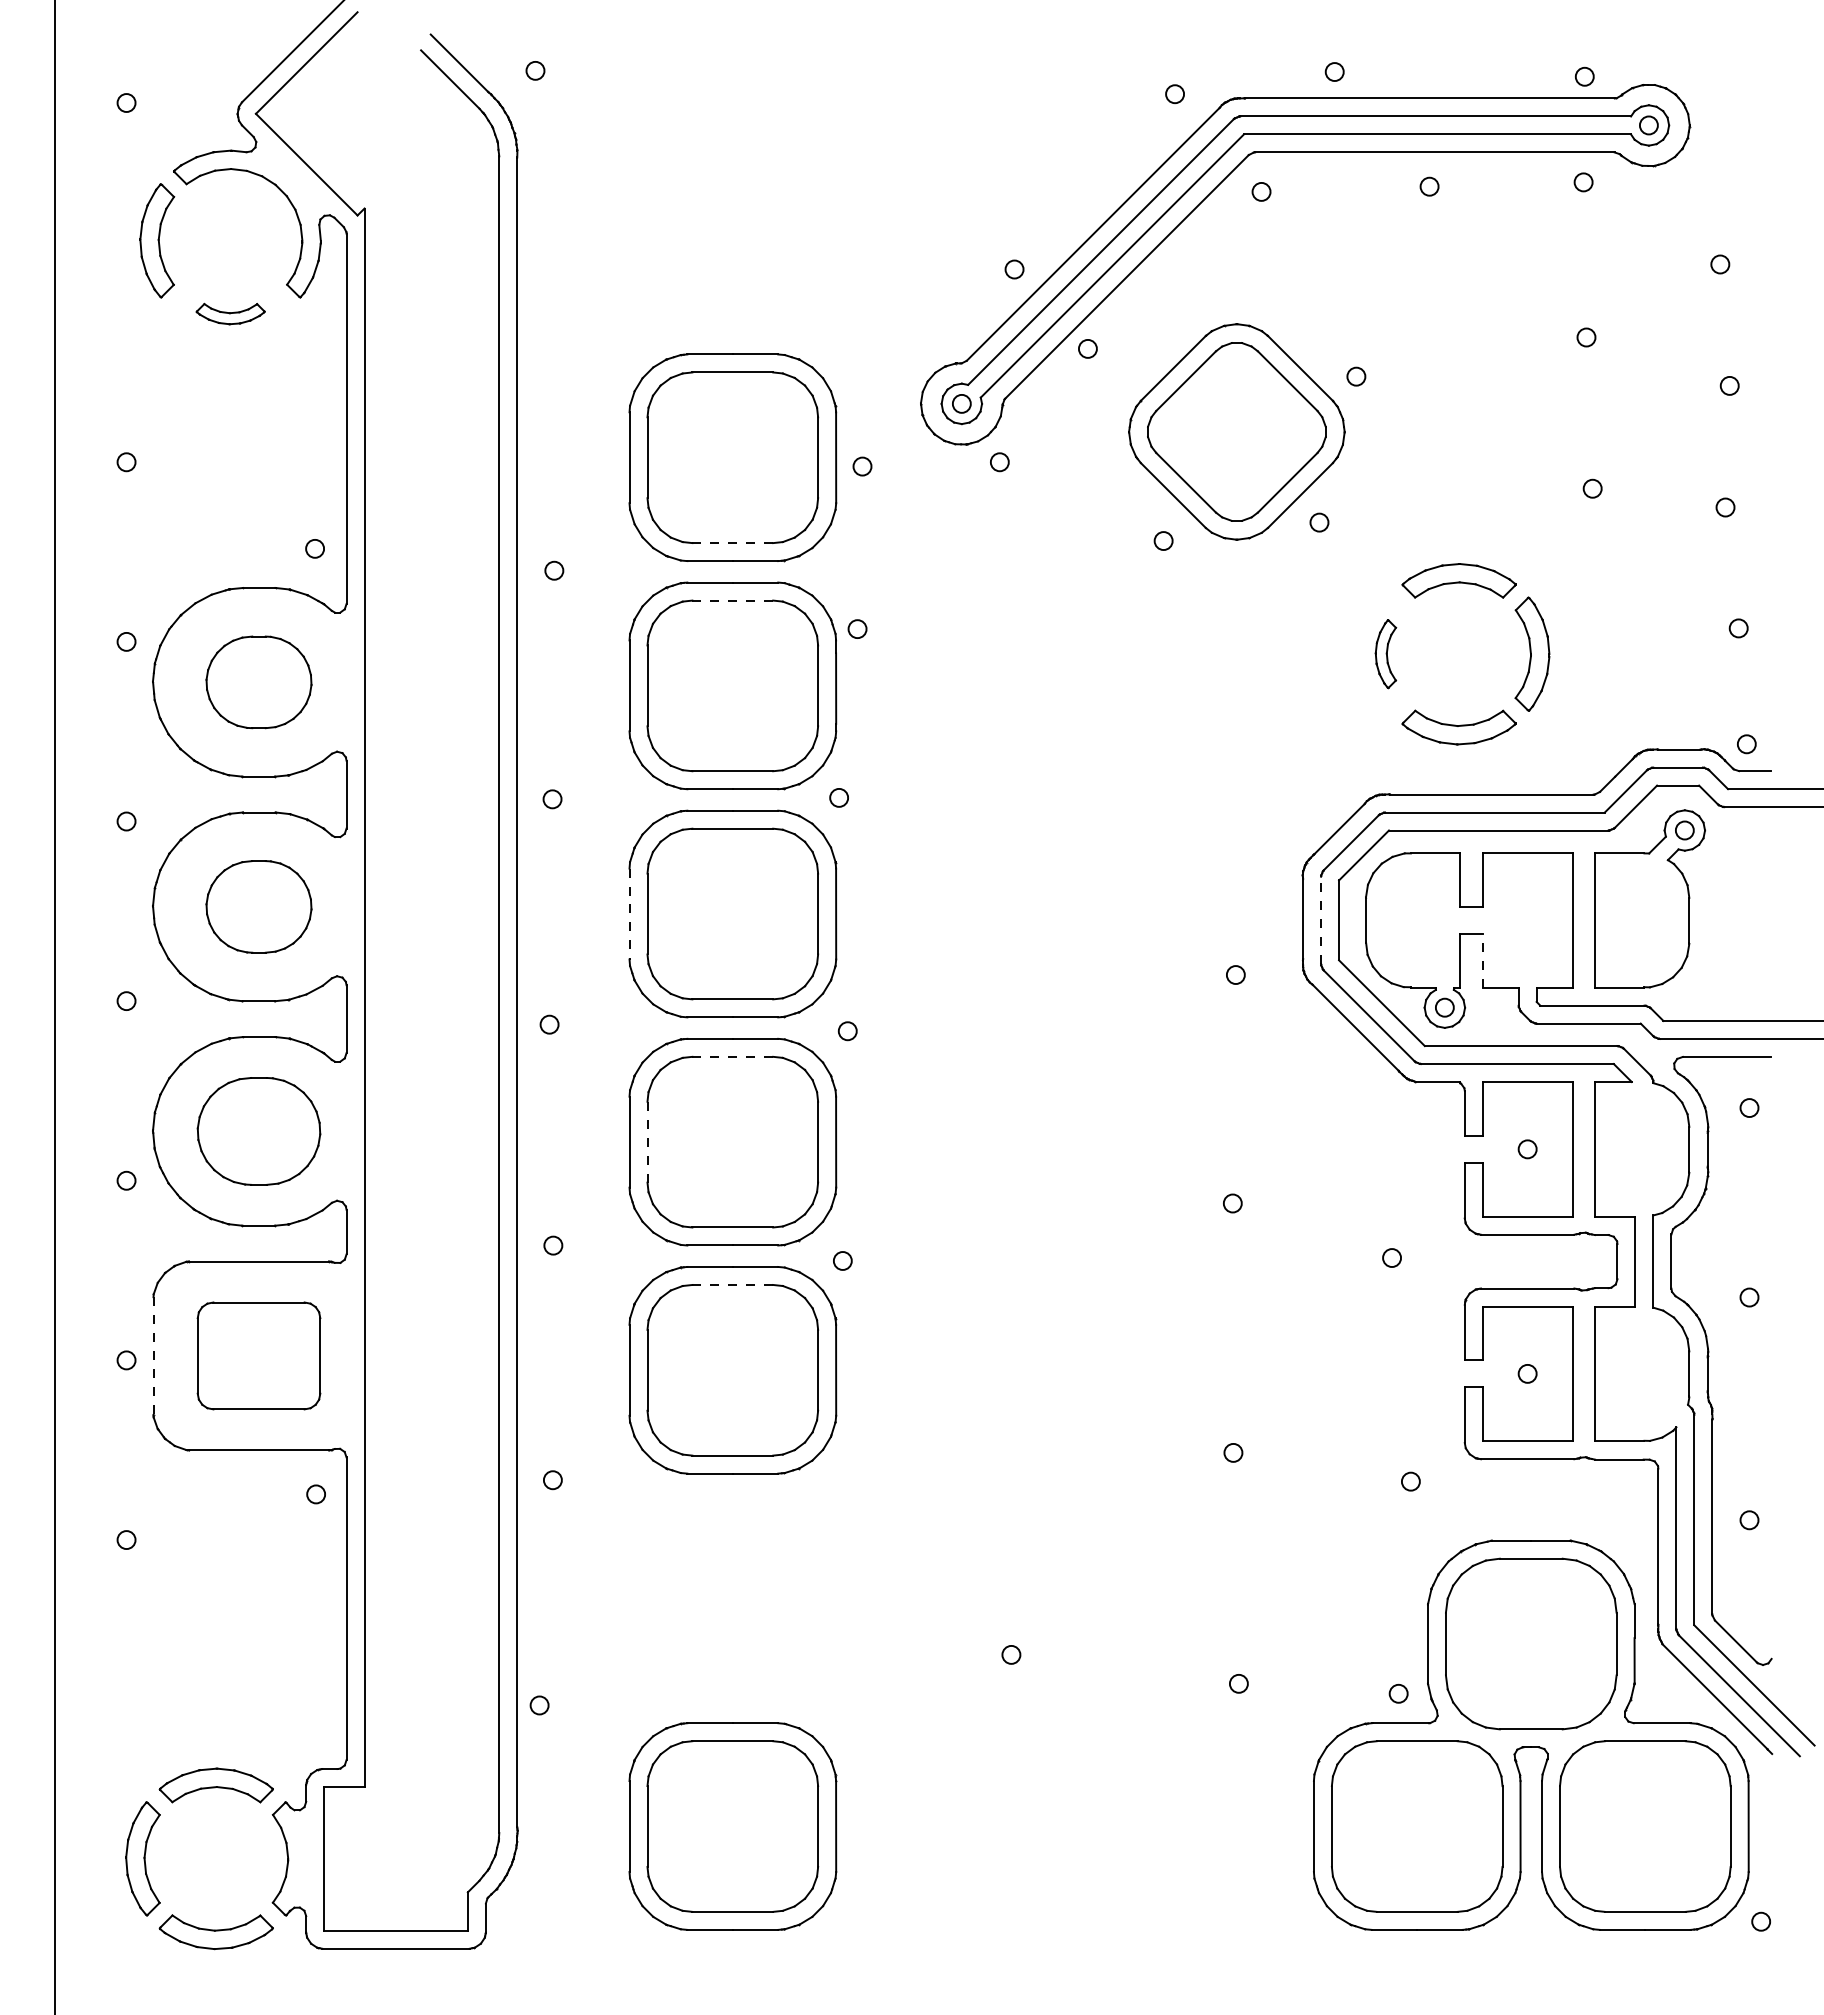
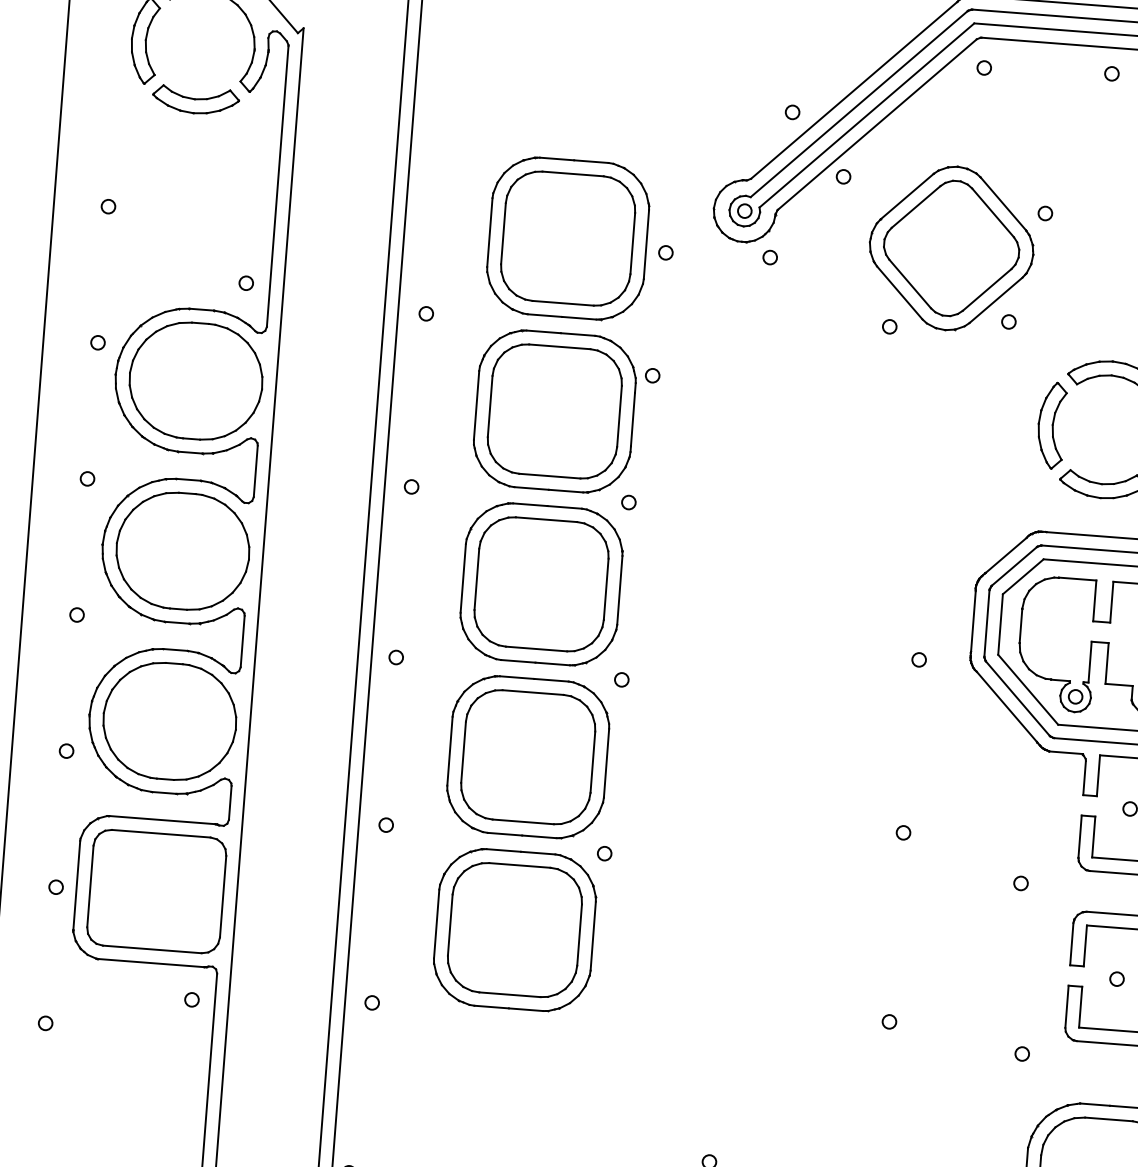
part: (230, 313) -> (195, 100), size x1.67
line: (732, 543) -> (562, 303), dashed -> solid
line: (733, 600) -> (560, 346), dashed -> solid
part: (1385, 653) -> (1051, 424), size x1.67
part: (258, 682) -> (195, 381), size x1.67
part: (258, 906) -> (182, 550), size x1.67
line: (629, 914) -> (463, 578), dashed -> solid
line: (1321, 920) -> (987, 623), dashed -> solid
line: (1482, 960) -> (1106, 663), dashed -> solid
line: (733, 1056) -> (533, 692), dashed -> solid
part: (258, 1131) -> (169, 721), size x1.43
line: (647, 1141) -> (463, 751), dashed -> solid
line: (733, 1284) -> (520, 865), dashed -> solid
line: (153, 1355) -> (76, 885), dashed -> solid
part: (258, 1355) -> (156, 891), size x1.43

